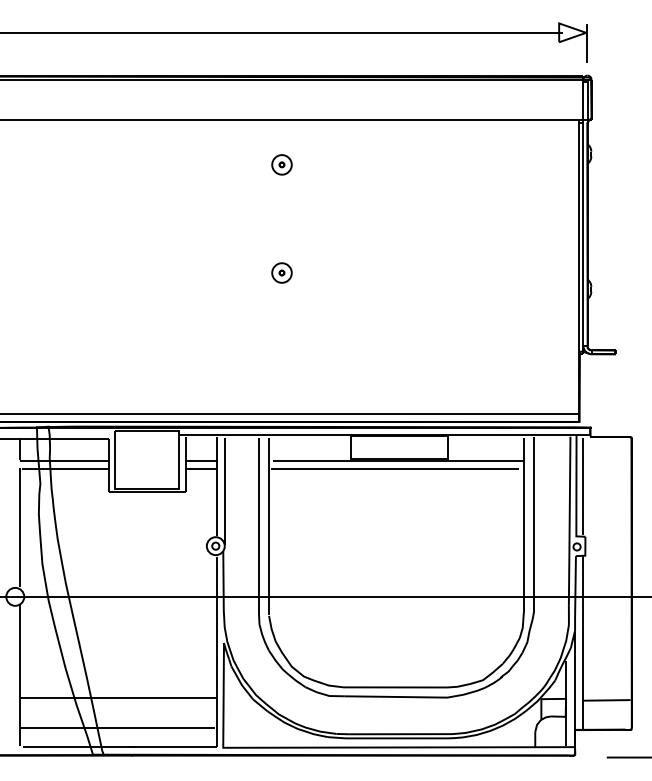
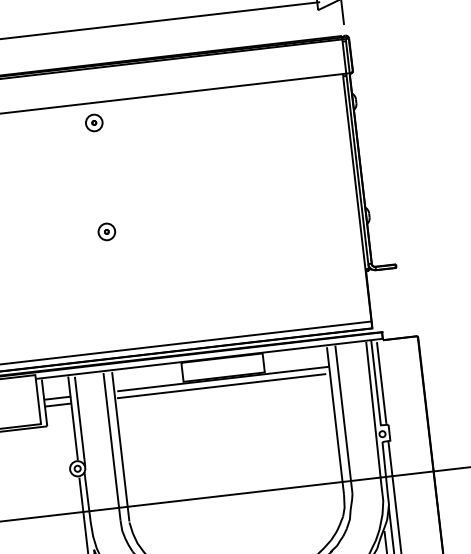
part: (281, 164) -> (93, 122), moved

